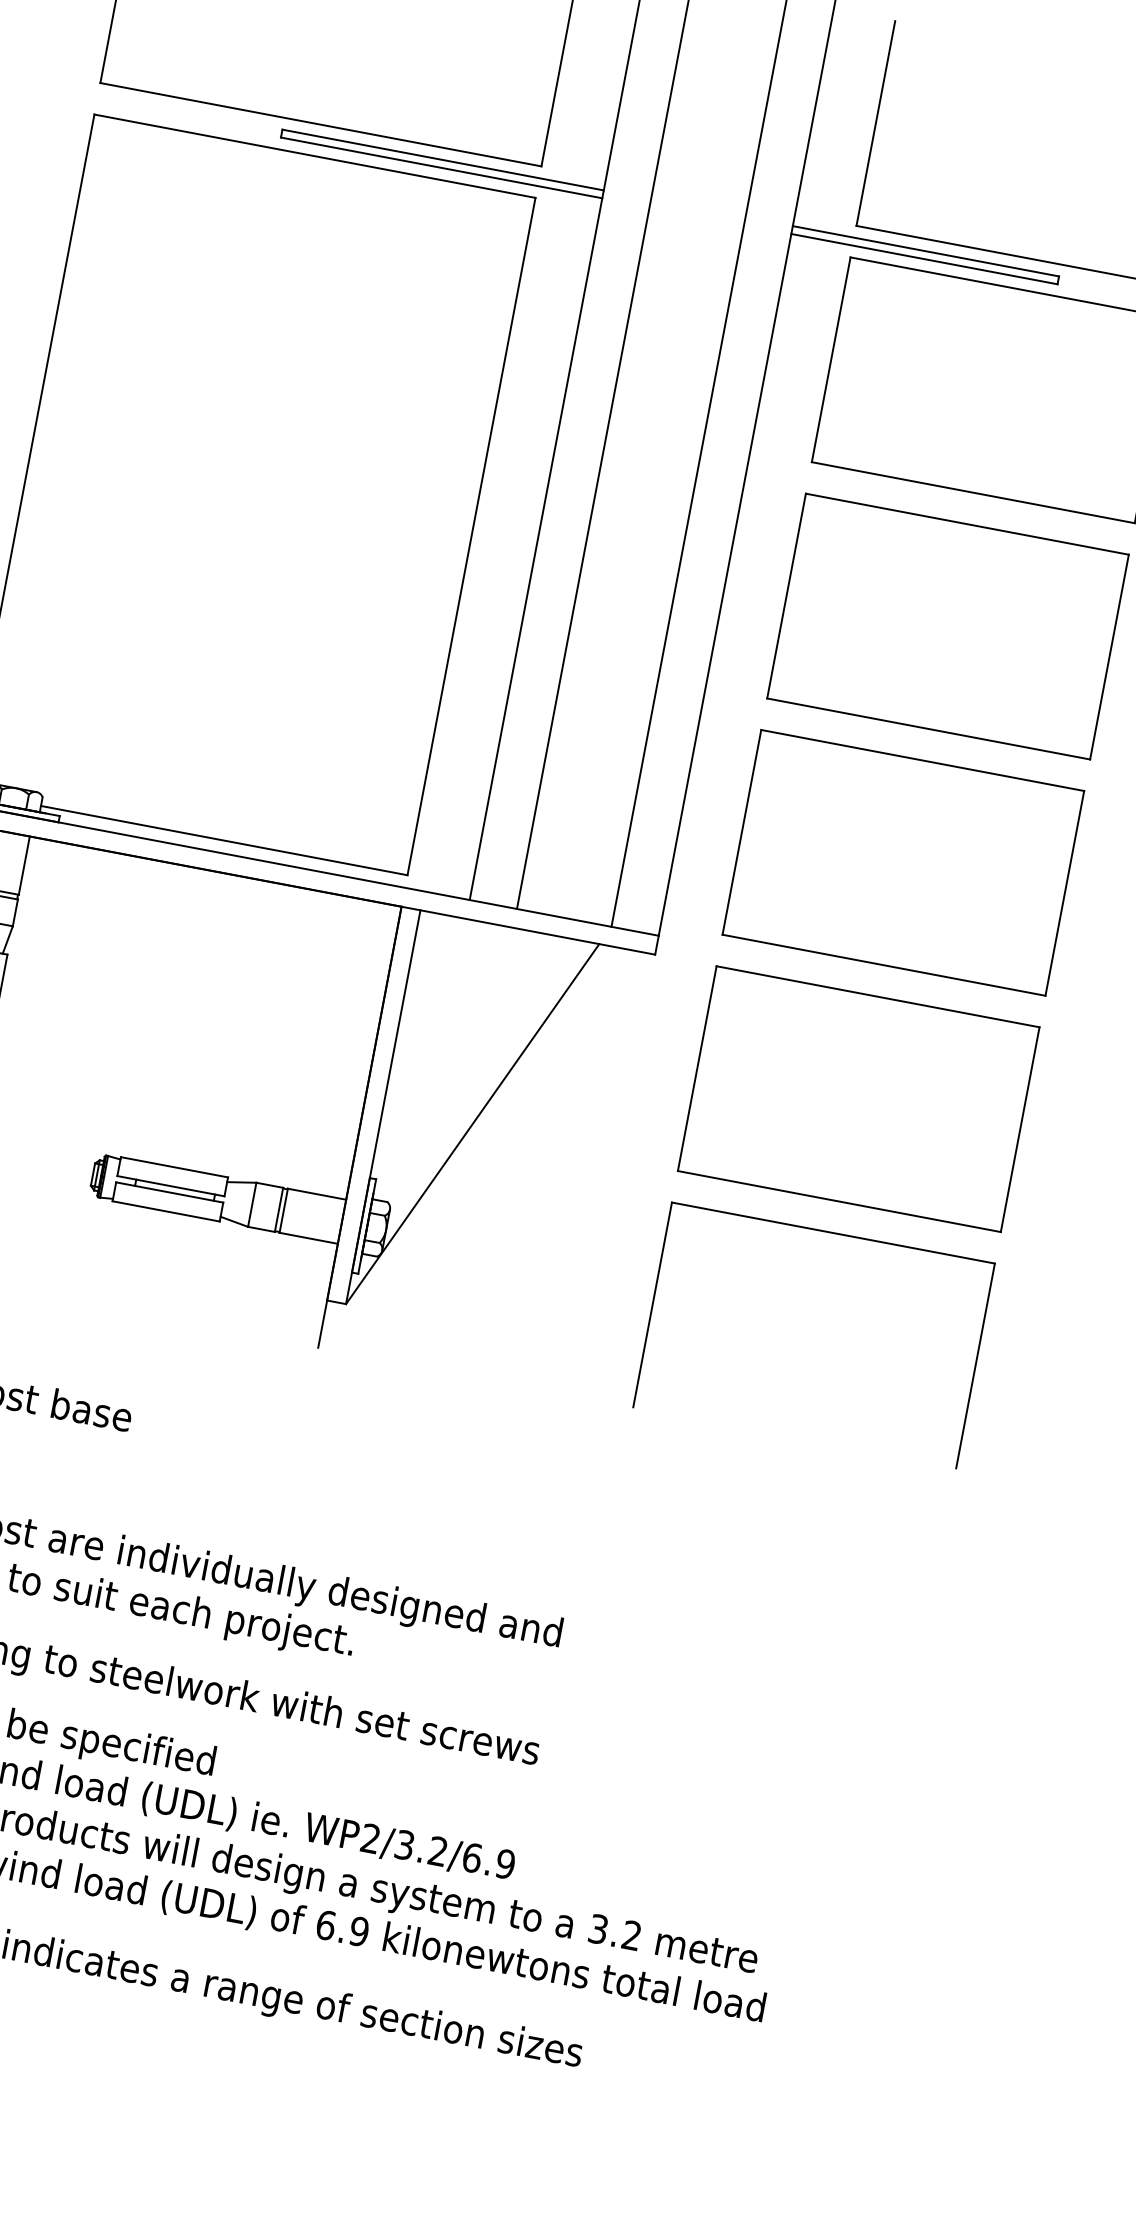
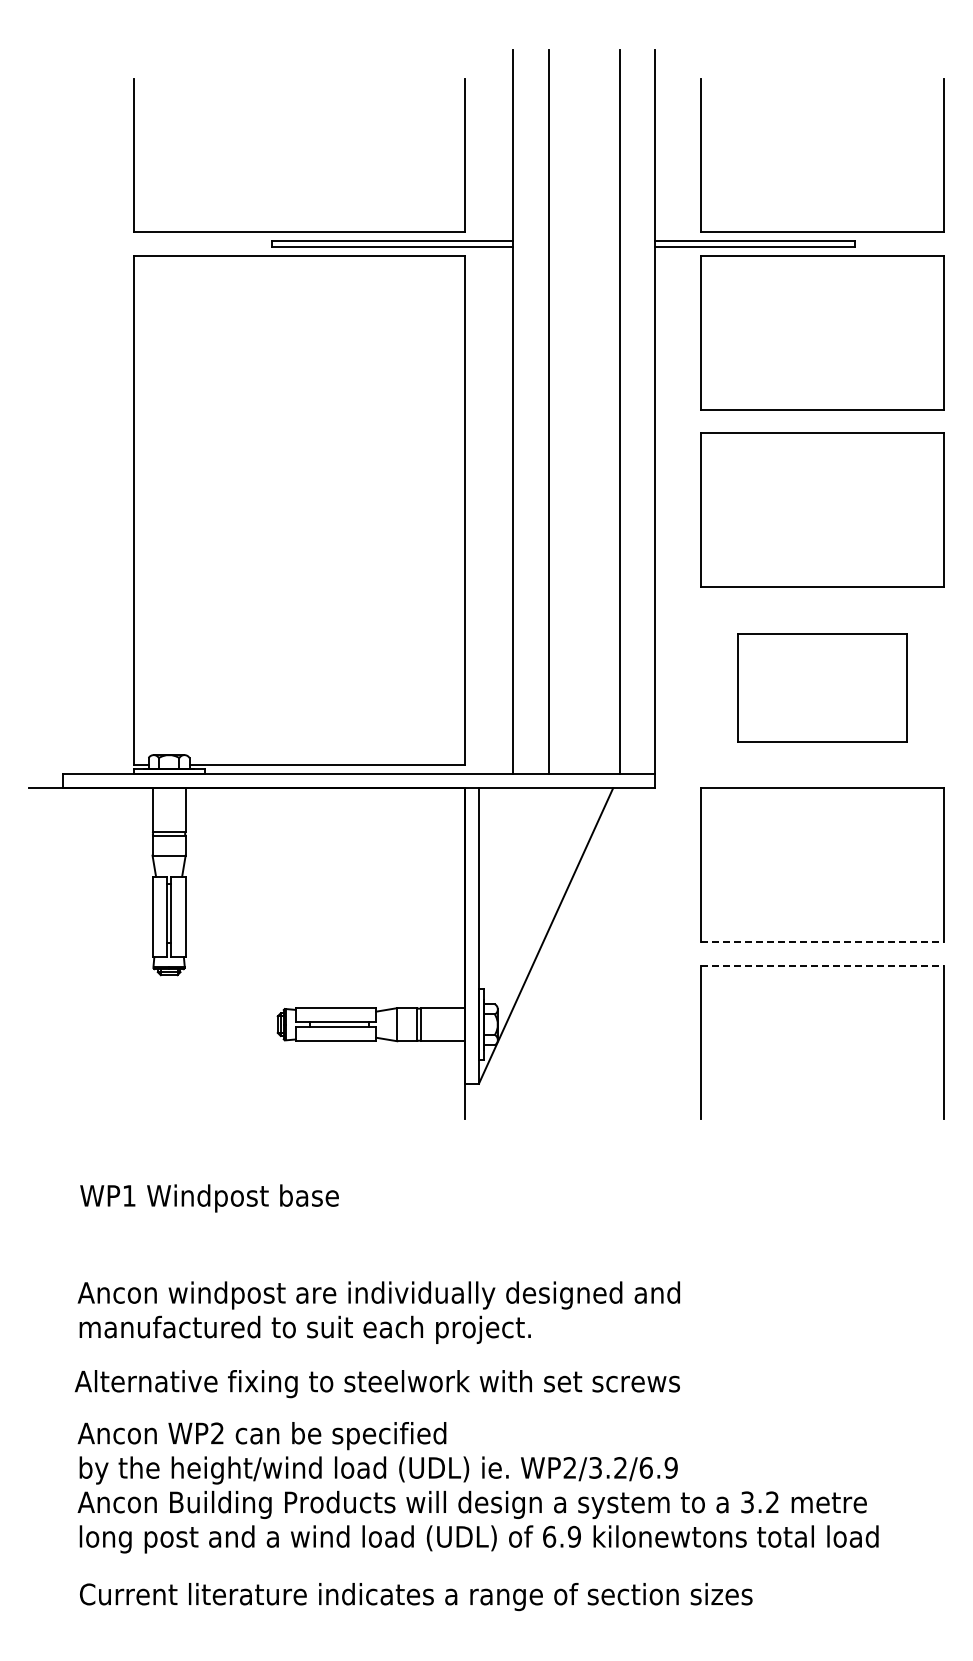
part: (903, 862) -> (822, 687), size x0.7
line: (839, 1200) -> (822, 941), solid -> dashed
line: (833, 1232) -> (822, 965), solid -> dashed

